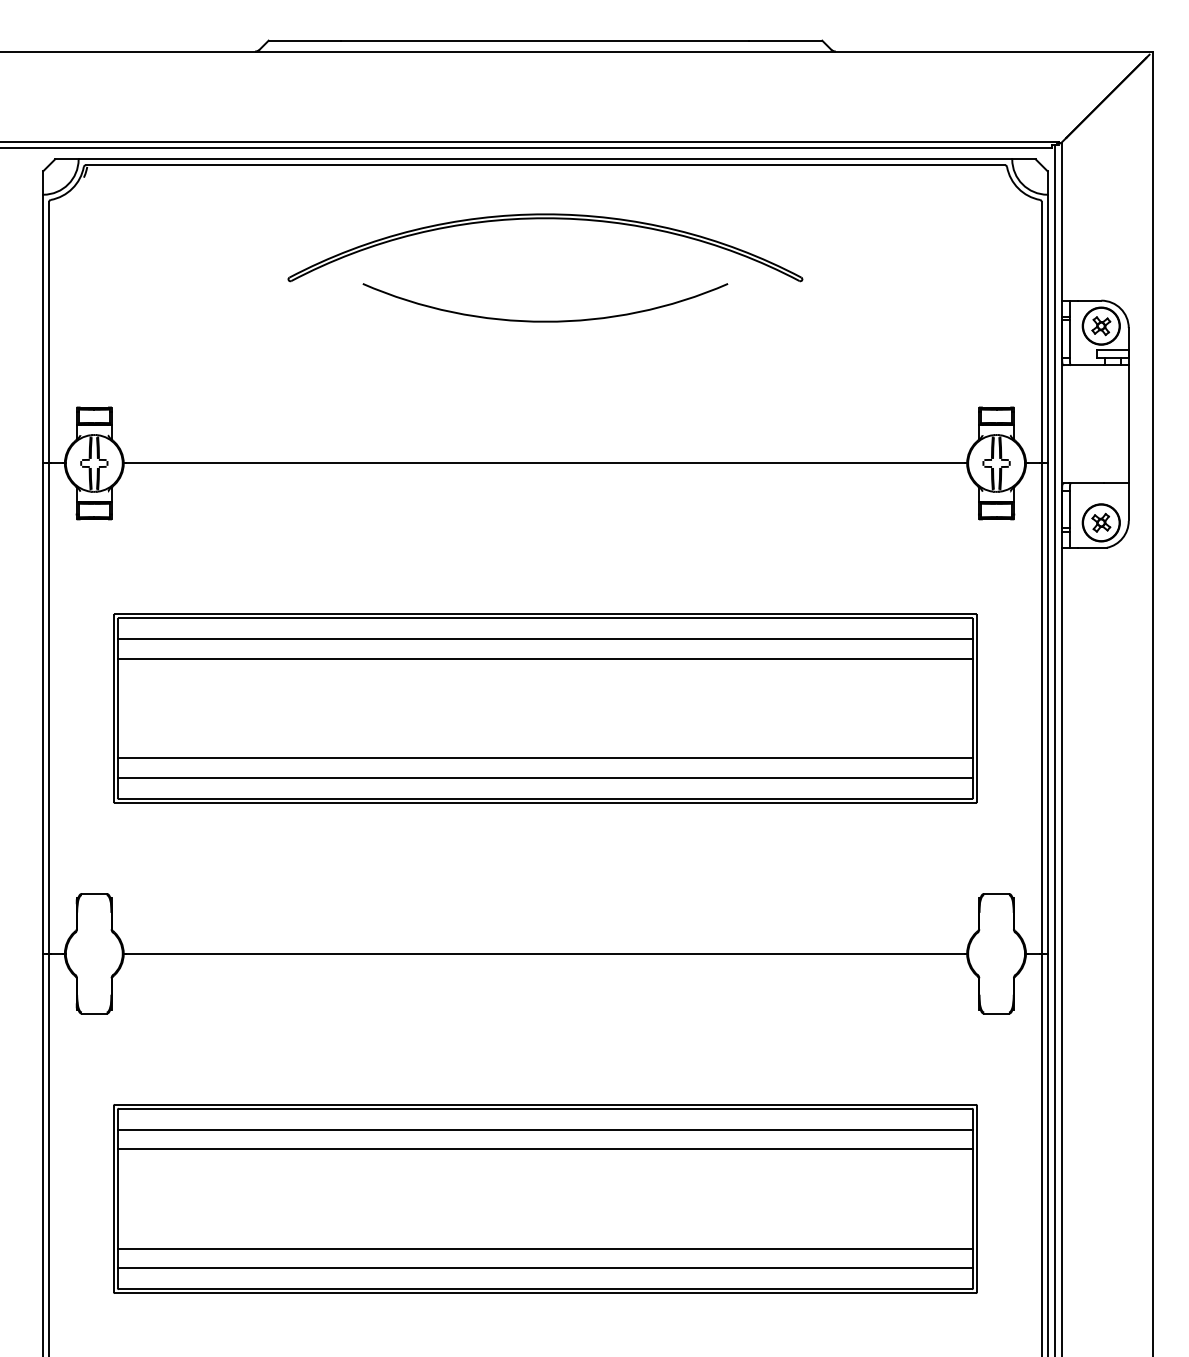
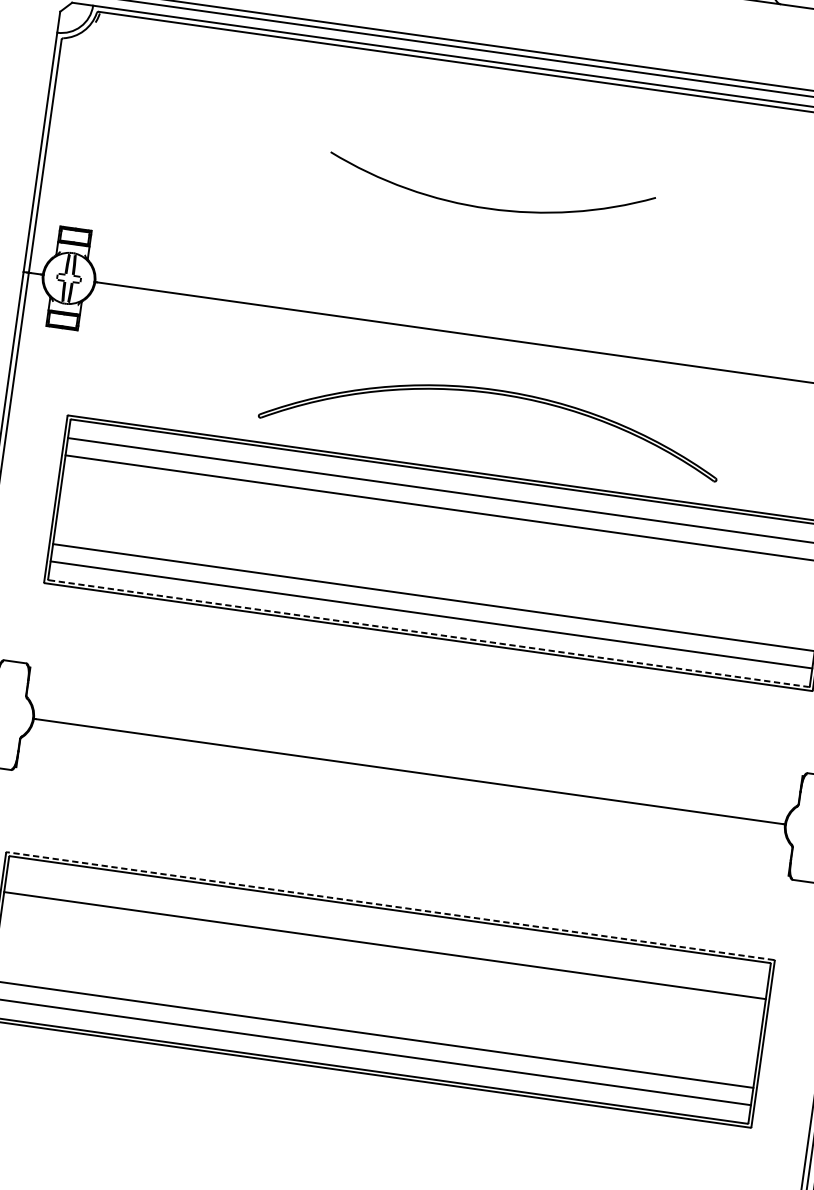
part: (545, 219) -> (495, 394), moved
line: (545, 798) -> (428, 633), solid -> dashed
line: (545, 1104) -> (390, 905), solid -> dashed
line: (545, 1129) -> (387, 928), removed

